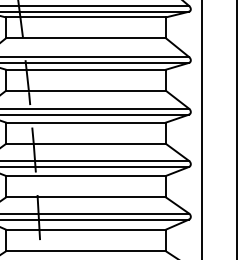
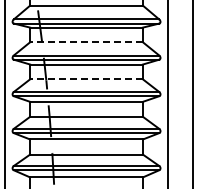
line: (85, 38) -> (86, 42), solid -> dashed
line: (85, 90) -> (86, 79), solid -> dashed

